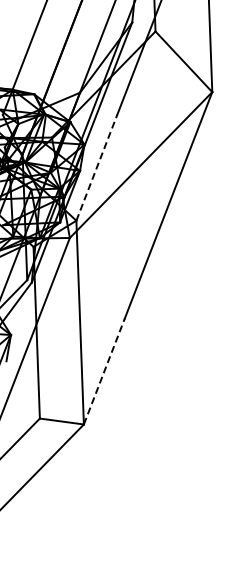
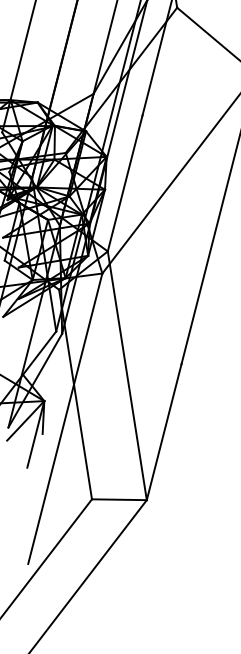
line: (96, 167) -> (124, 183), dashed -> solid
line: (104, 371) -> (164, 432), dashed -> solid

